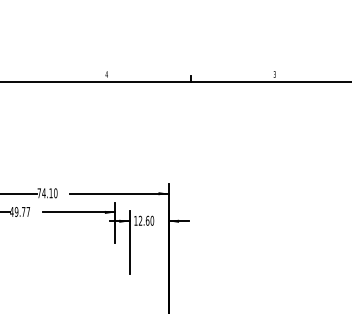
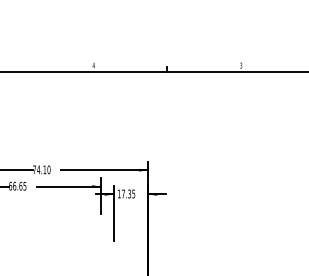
text: (20, 211) -> (18, 185), 49.77 -> 66.65
text: (146, 220) -> (128, 193), 12.60 -> 17.35

